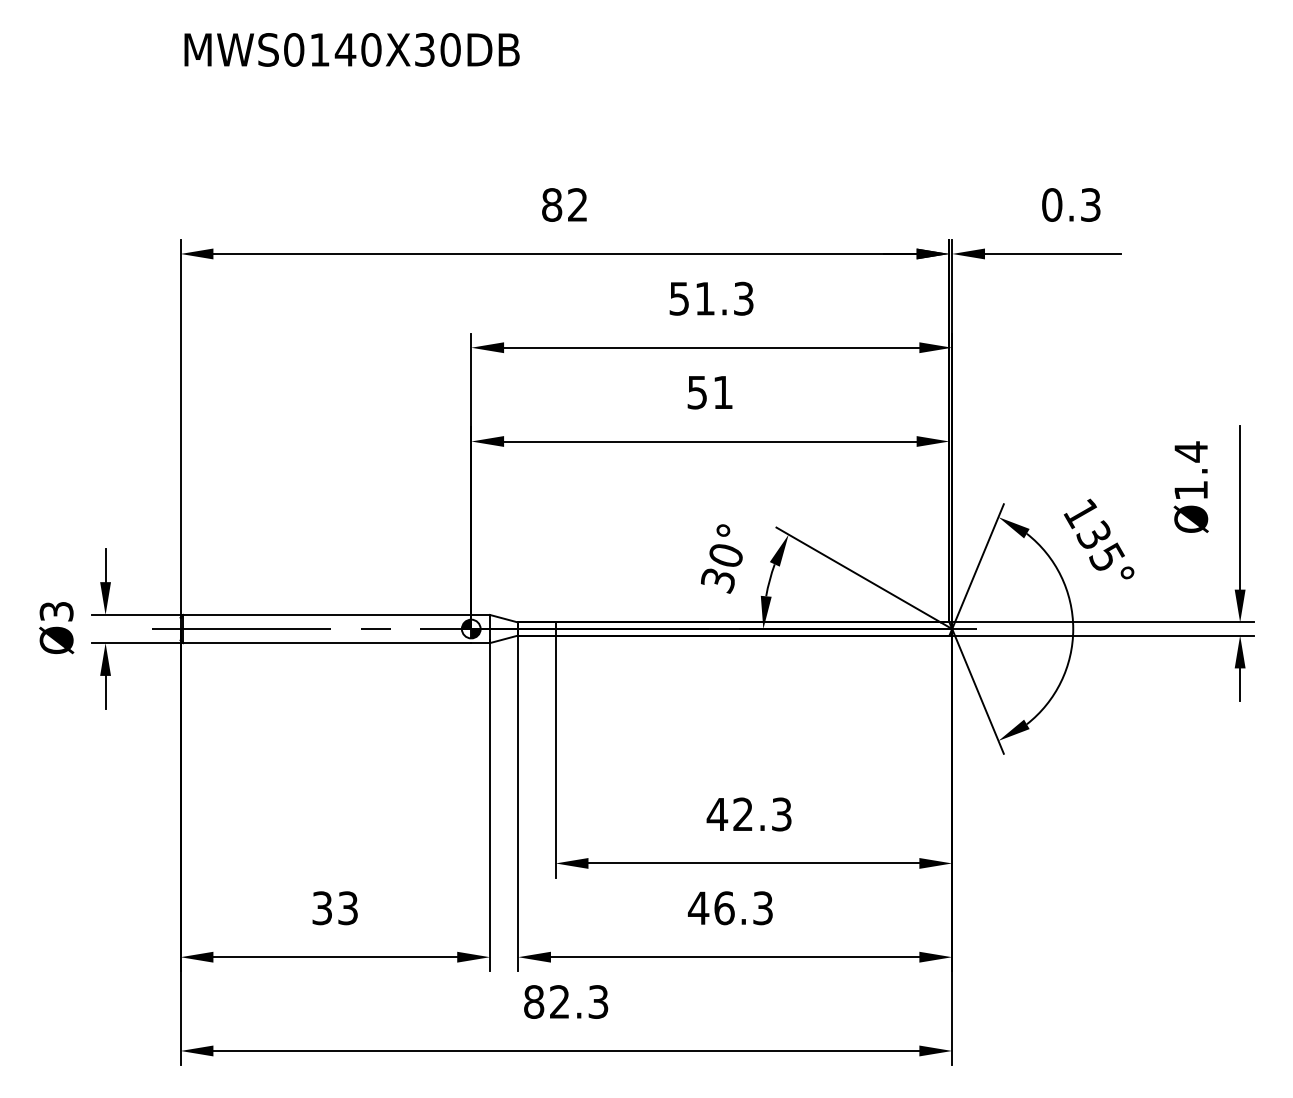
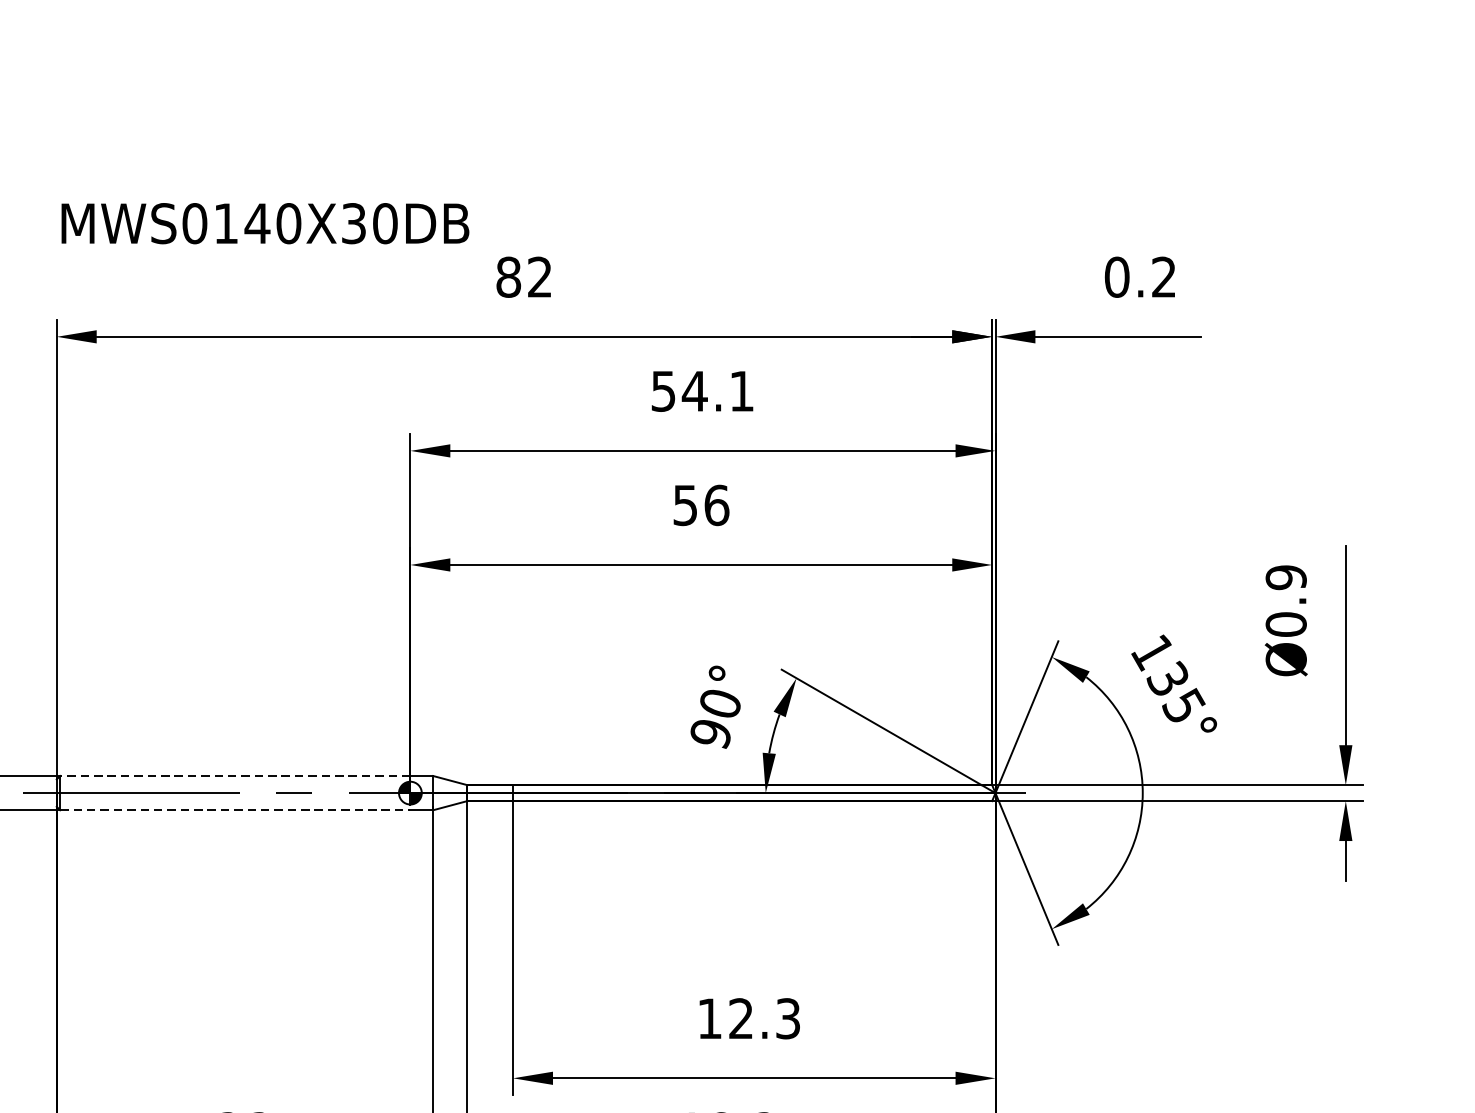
text: (351, 49) -> (264, 223), moved
text: (1090, 204) -> (1163, 276), 0.3 -> 0.2
text: (723, 298) -> (717, 390), 51.3 -> 54.1
text: (723, 392) -> (717, 505), 51 -> 56
text: (1191, 470) -> (1286, 600), Ø1.4 -> Ø0.9
text: (717, 580) -> (709, 734), 30° -> 90°
line: (327, 614) -> (235, 775), solid -> dashed
line: (327, 643) -> (235, 810), solid -> dashed
text: (717, 814) -> (709, 1018), 42.3 -> 12.3

